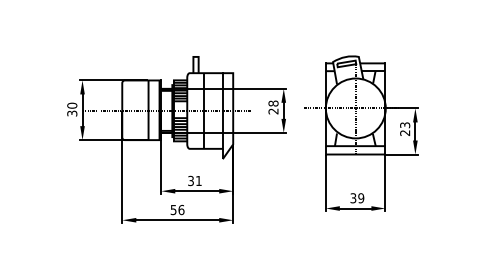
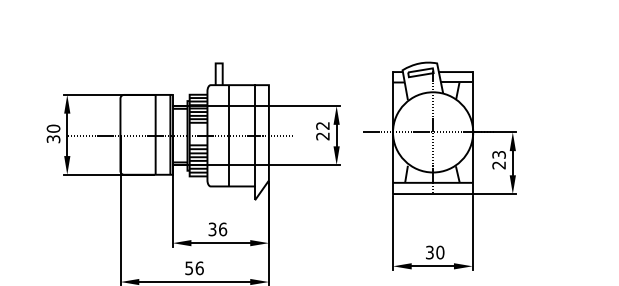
text: (273, 103) -> (322, 125), 28 -> 22
text: (198, 180) -> (222, 228), 31 -> 36
text: (361, 198) -> (440, 252), 39 -> 30

